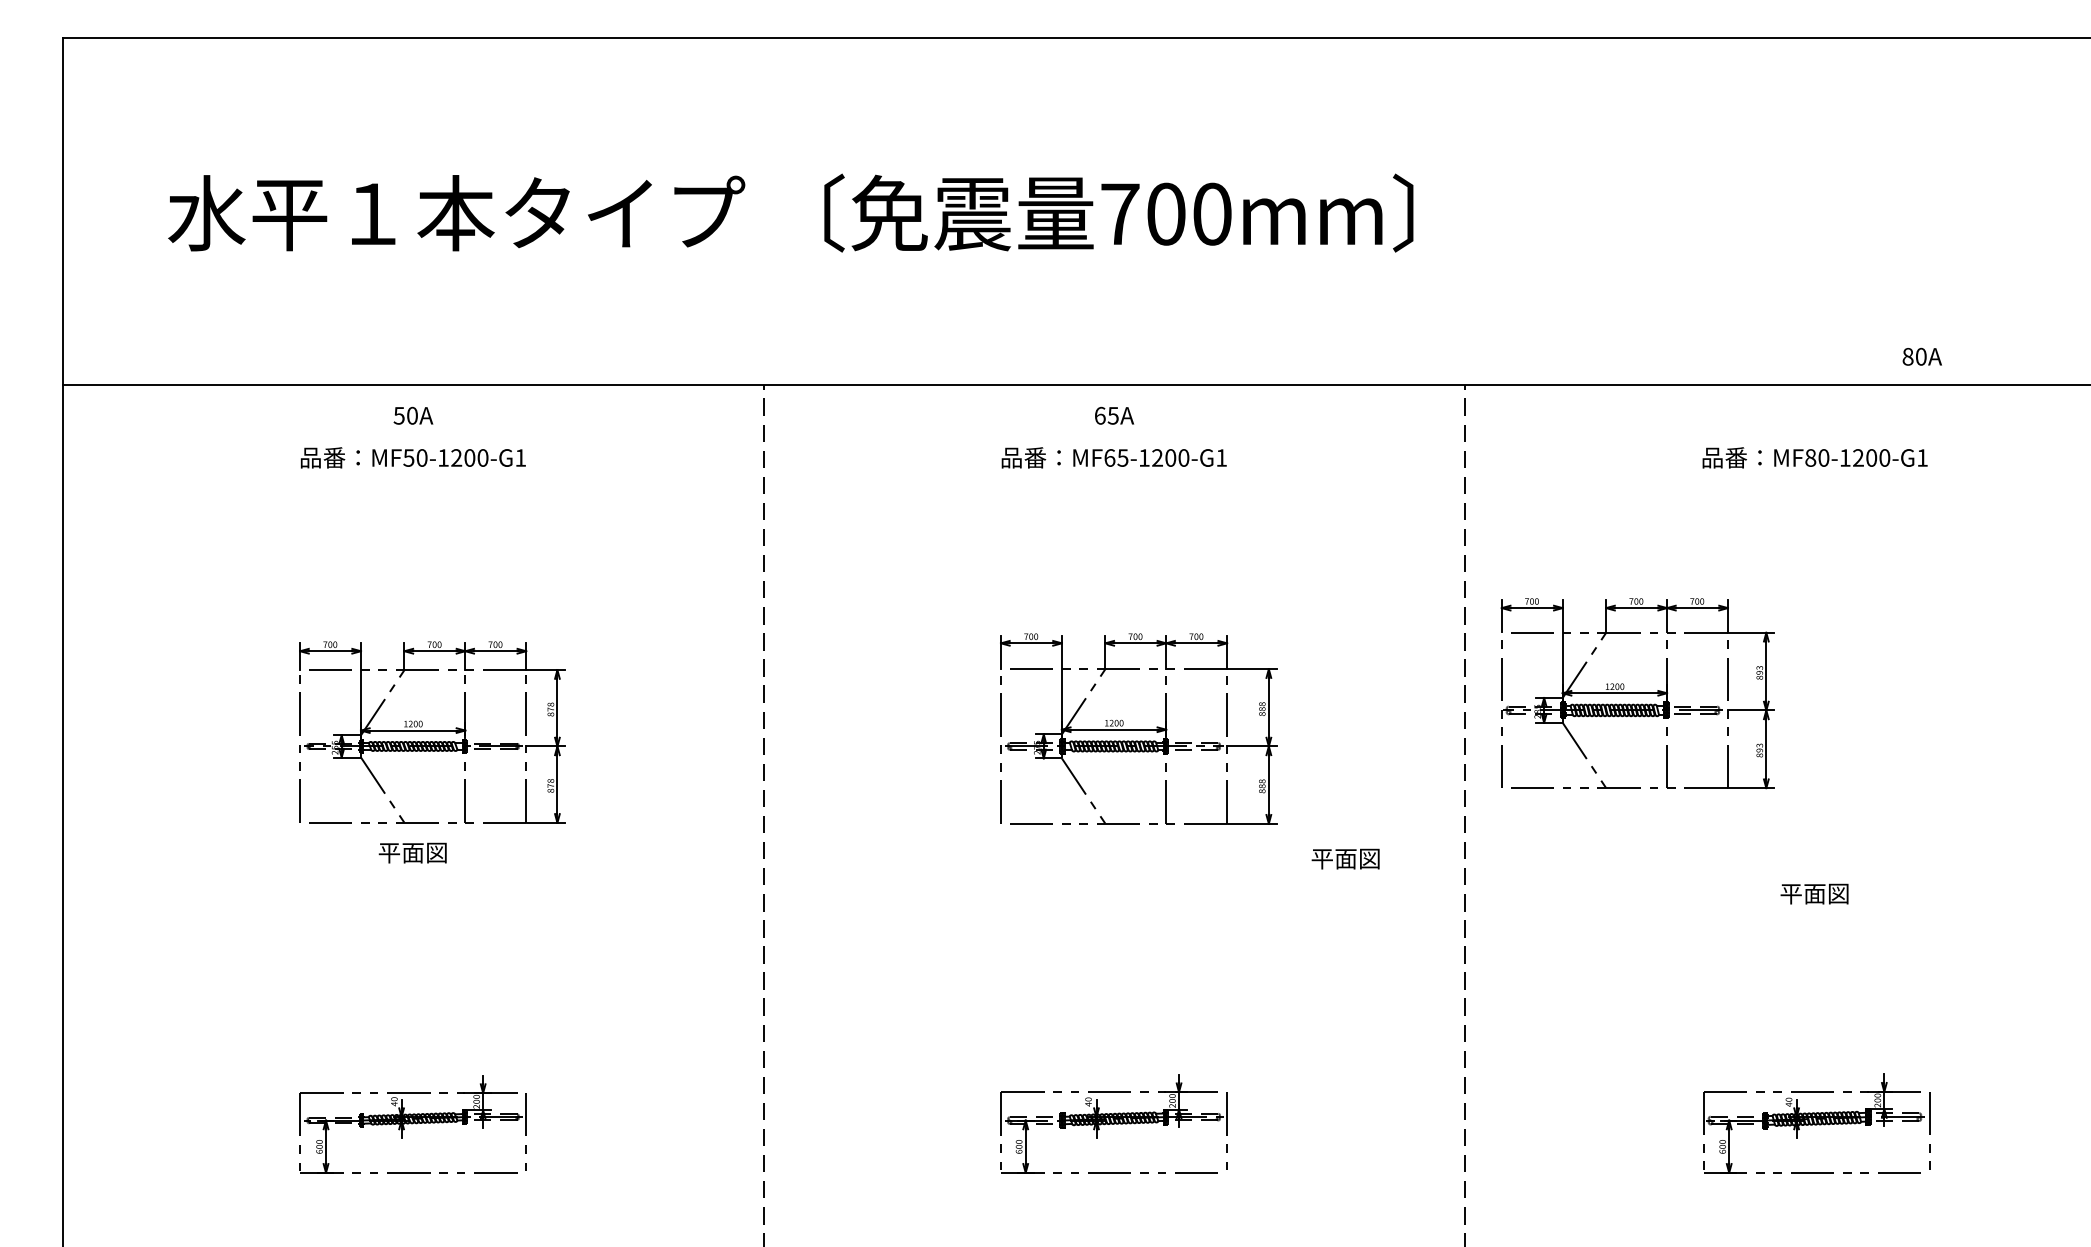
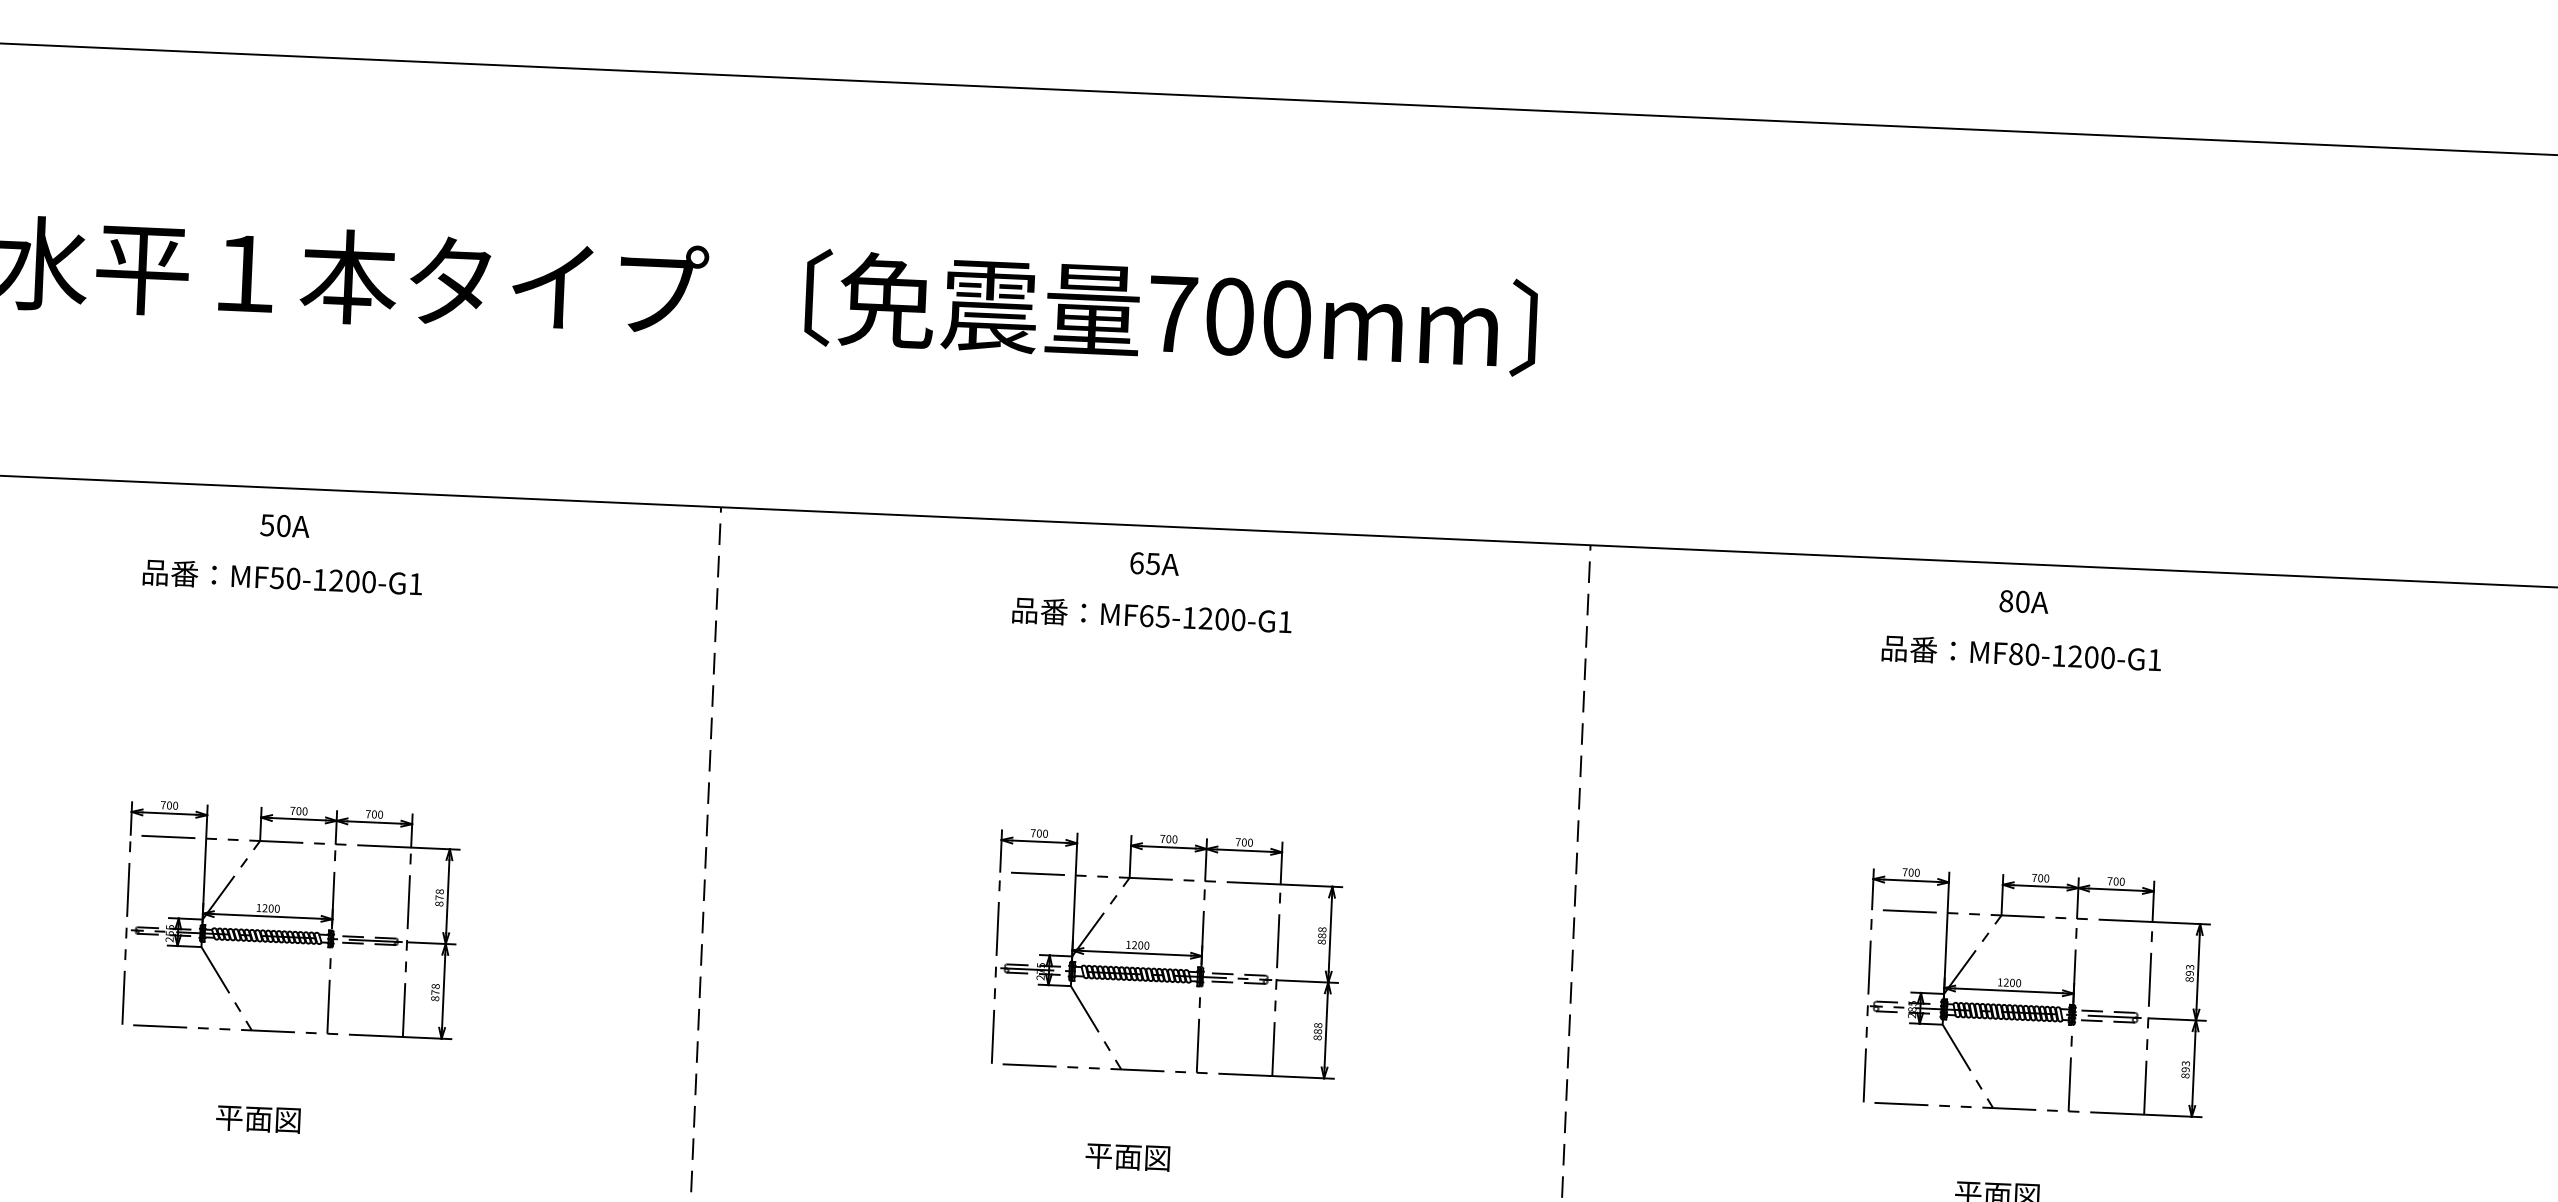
text: (1921, 356) -> (2023, 601), moved
part: (1637, 693) -> (2037, 992), moved
text: (412, 852) -> (257, 1118), moved
text: (1345, 858) -> (1127, 1156), moved

